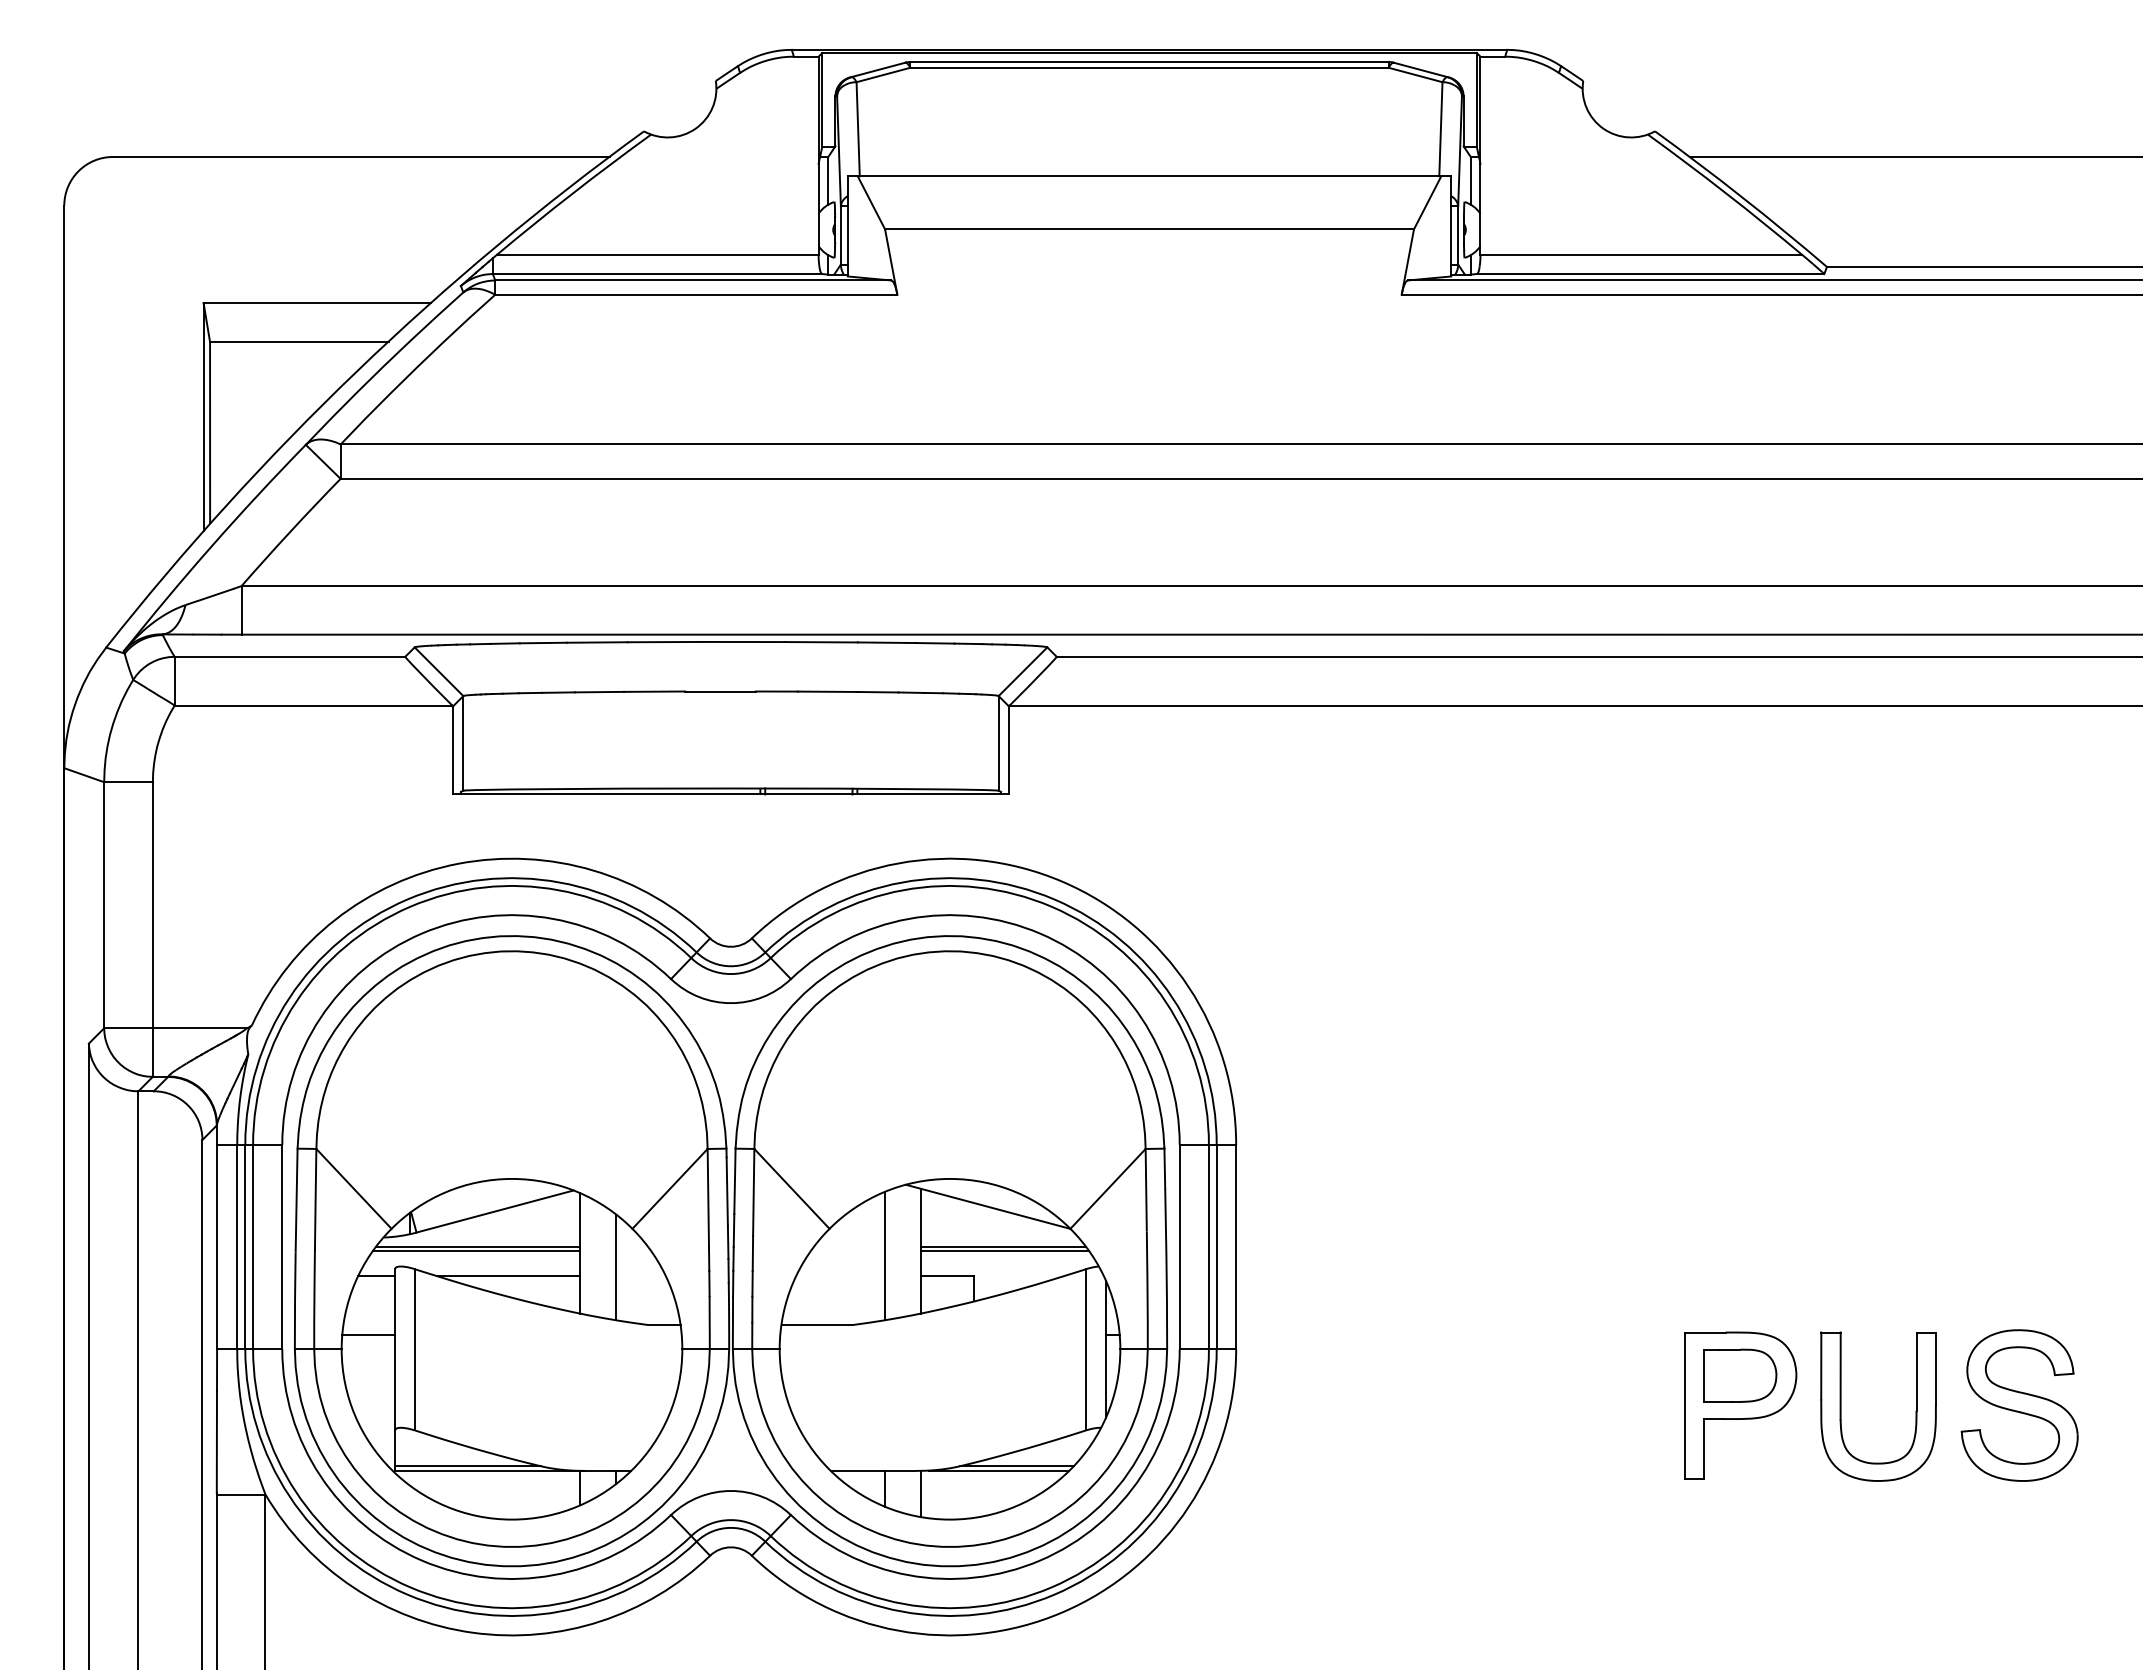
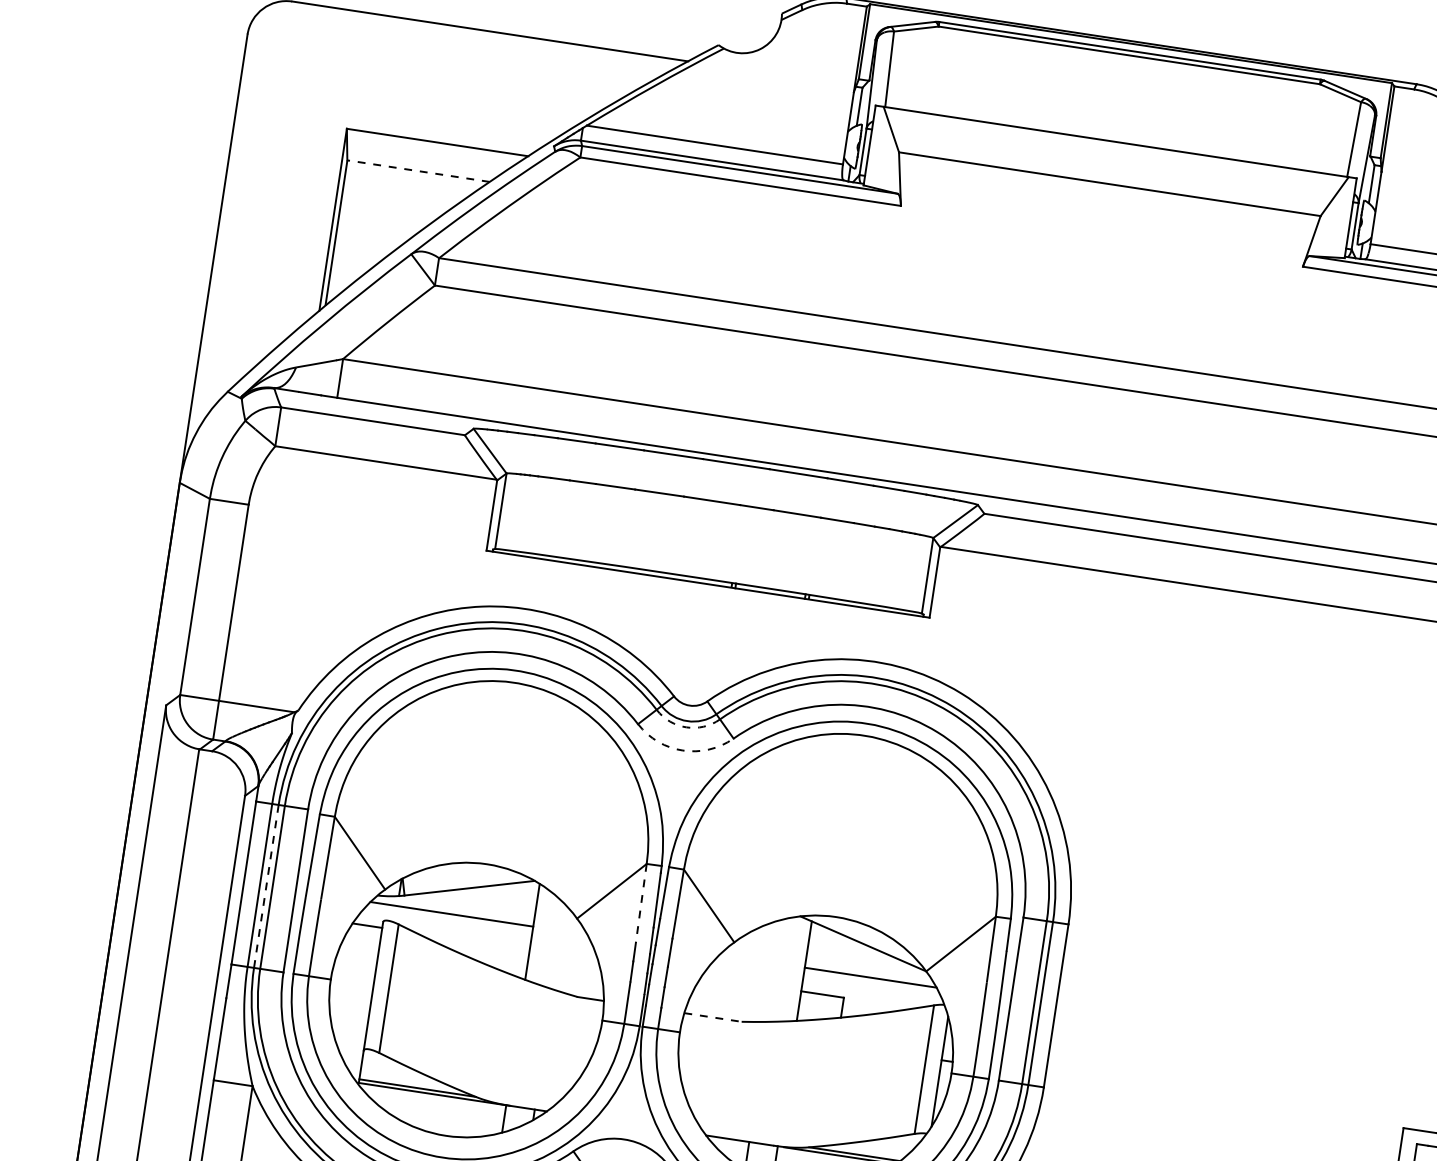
line: (298, 341) -> (417, 170), solid -> dashed
arc: (731, 974) -> (686, 727), solid -> dashed
arc: (731, 1003) -> (683, 750), solid -> dashed
line: (708, 1198) -> (641, 903), solid -> dashed
line: (245, 1247) -> (266, 886), solid -> dashed
line: (476, 1251) -> (450, 917), removed
line: (1004, 1251) -> (870, 981), removed
line: (884, 1255) -> (774, 970), removed
line: (615, 1267) -> (558, 947), removed
line: (509, 1276) -> (473, 941), removed
line: (817, 1324) -> (713, 1017), solid -> dashed
line: (368, 1334) -> (354, 970), removed

